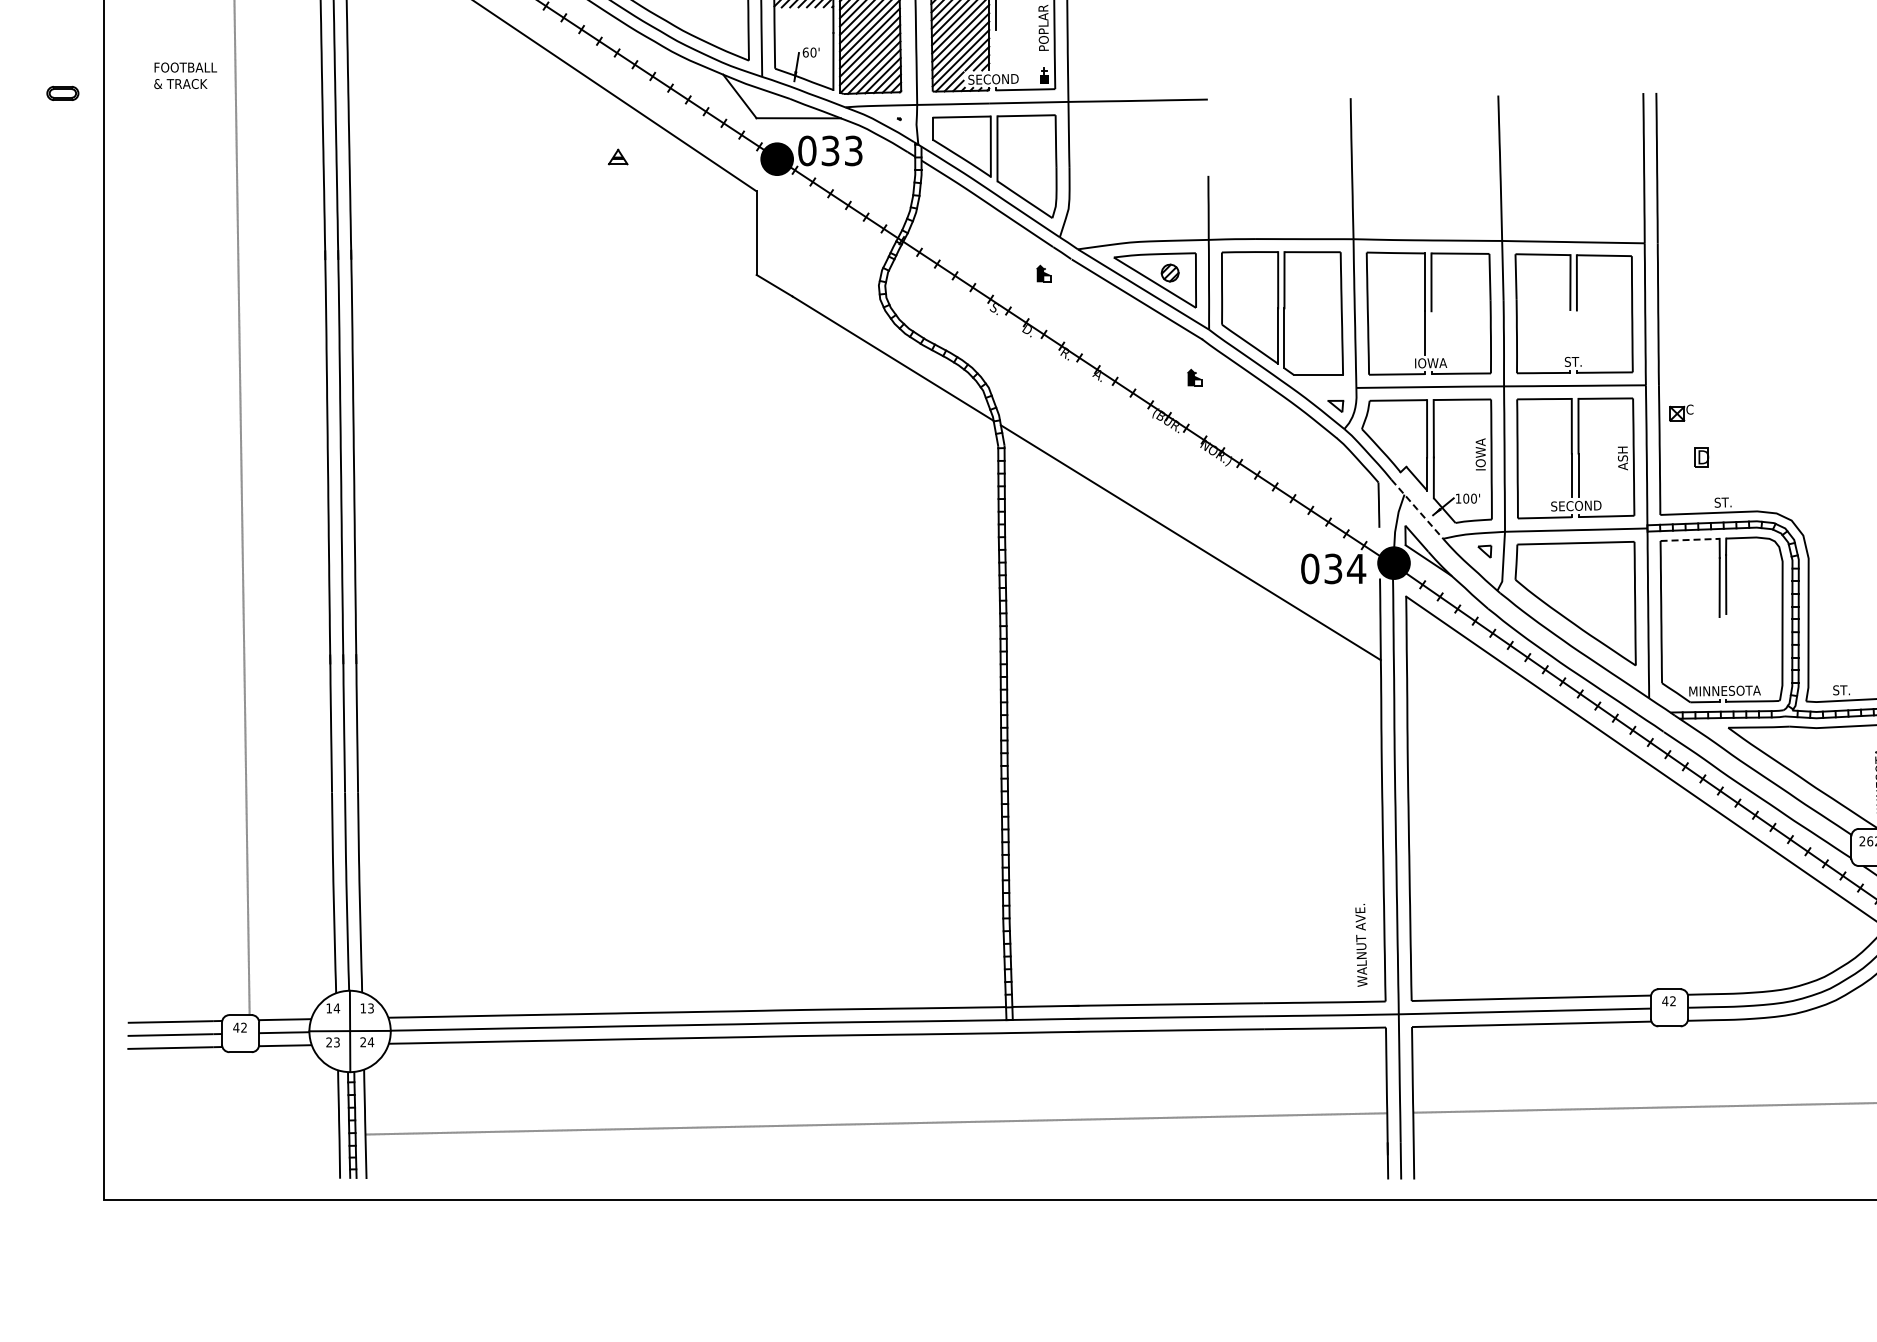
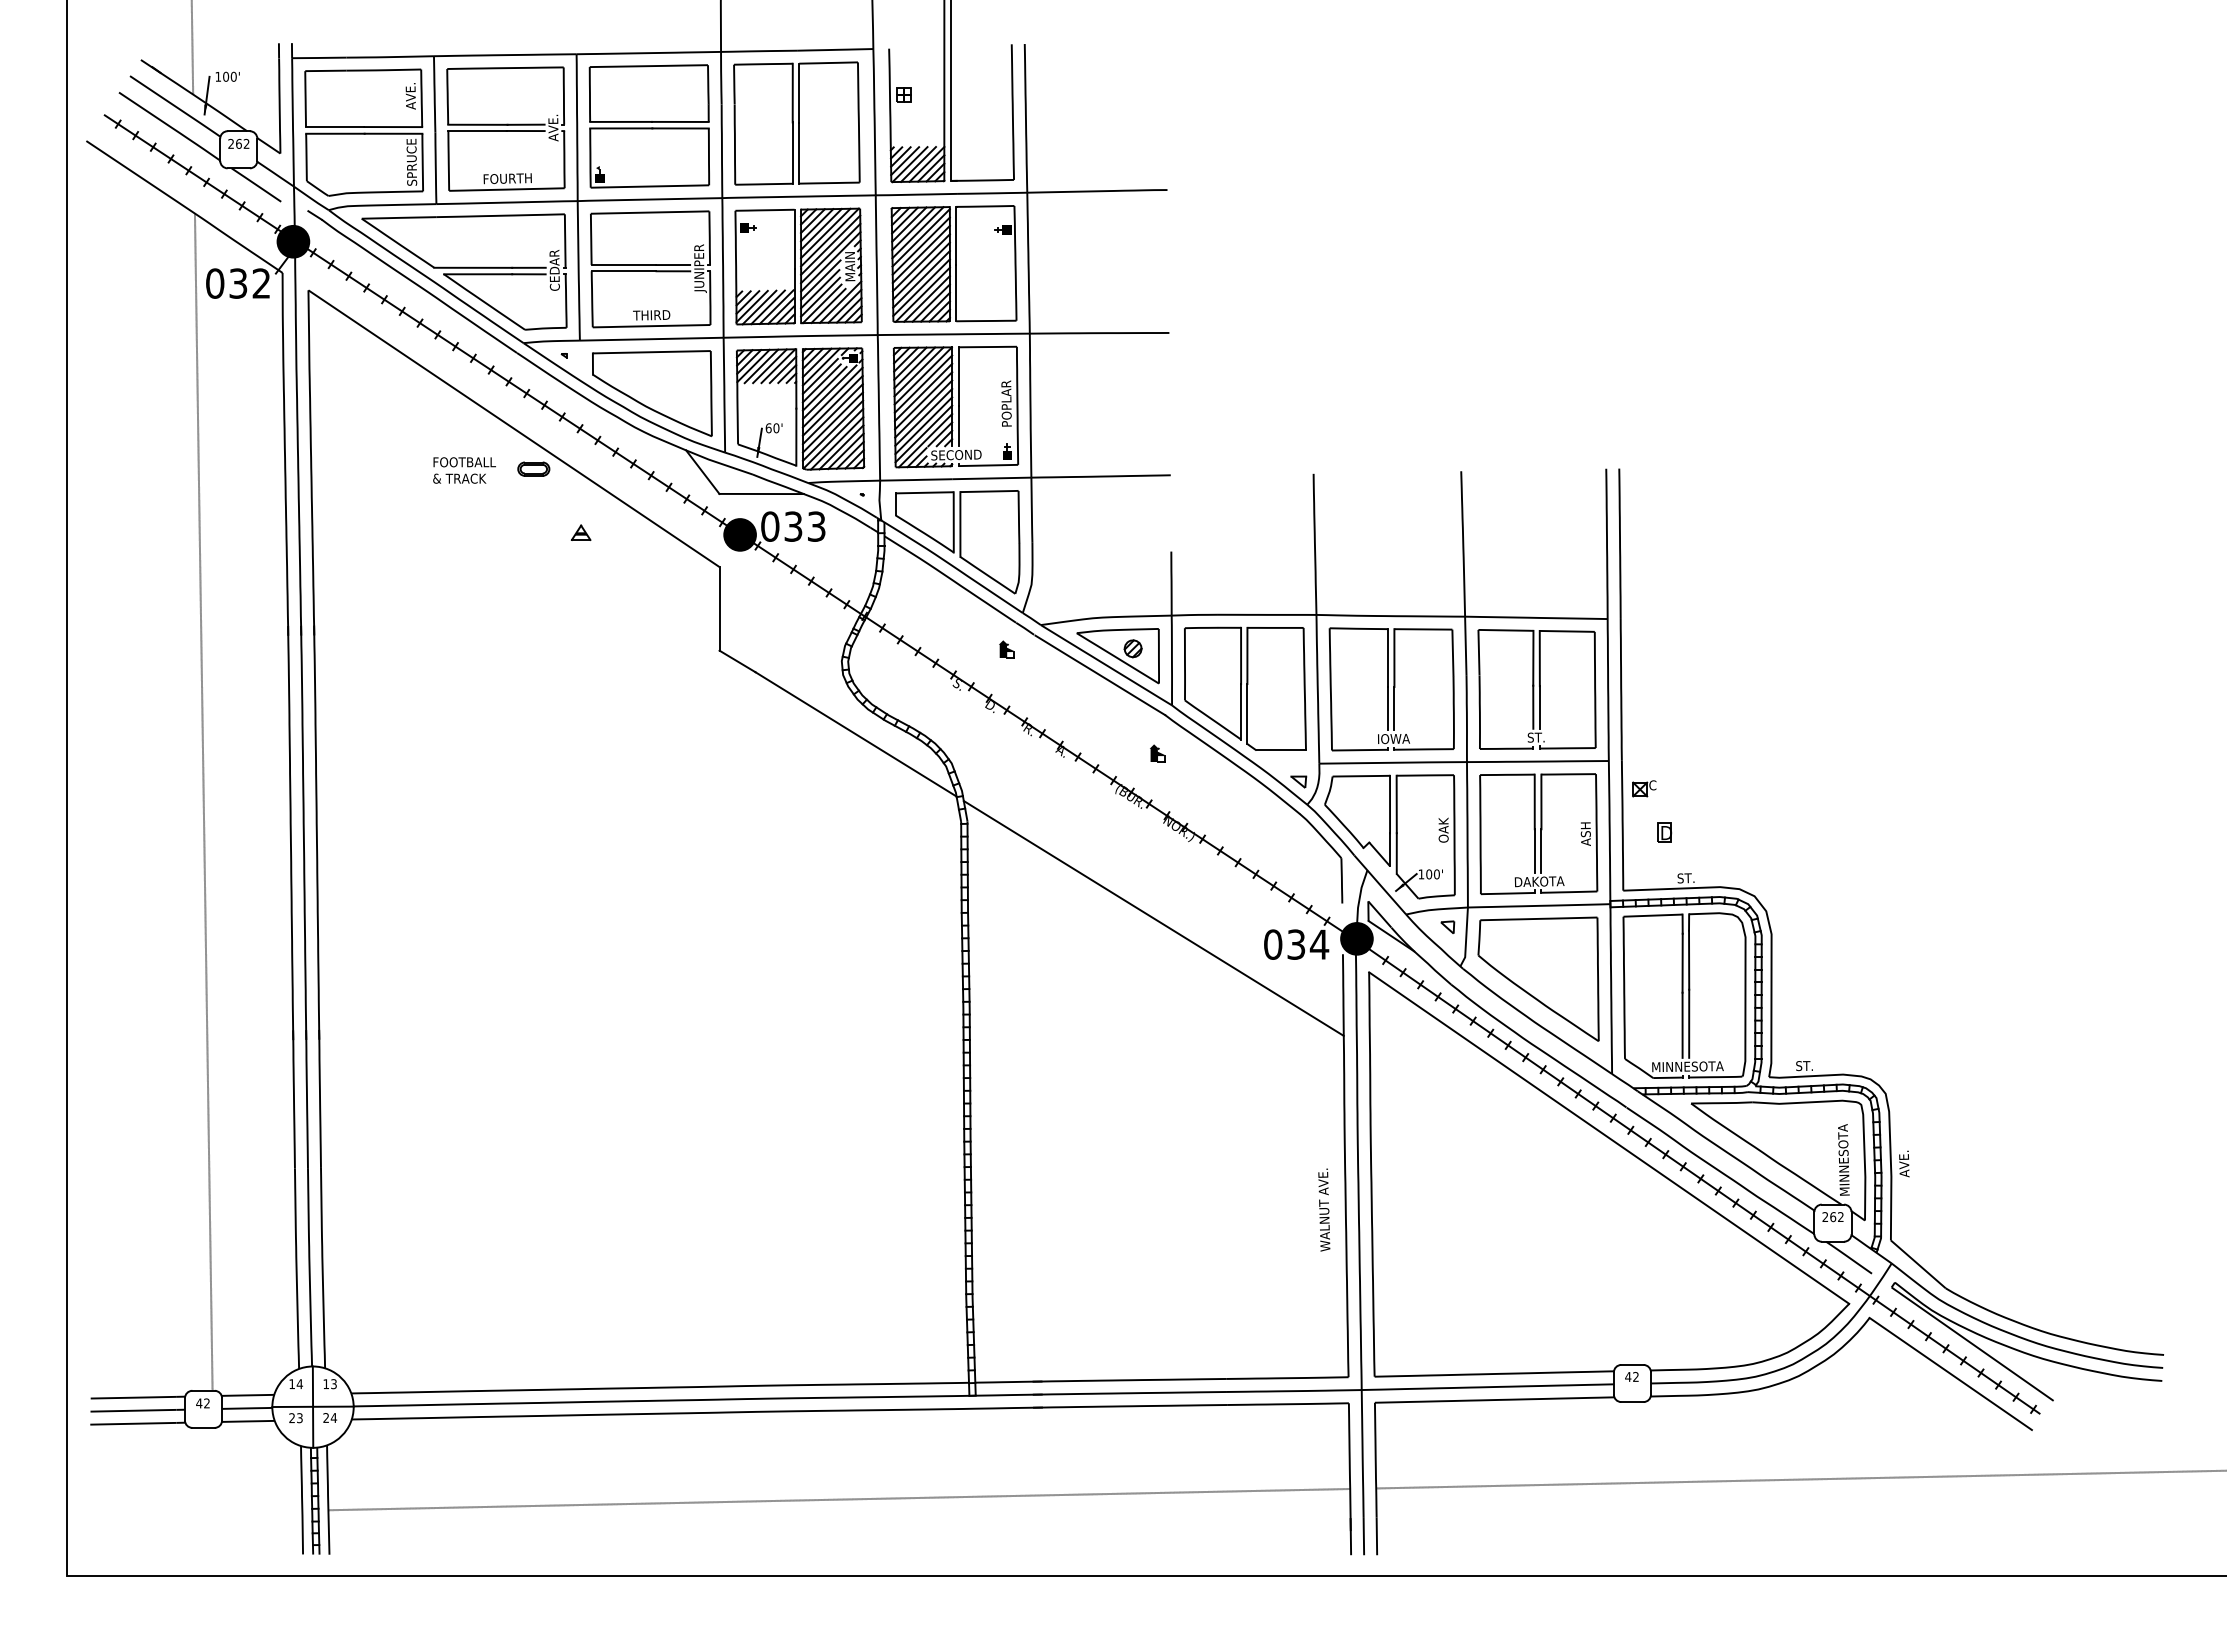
line: (995, 50) -> (958, 426), added
text: (185, 75) -> (464, 470), moved
part: (62, 92) -> (533, 468), moved
line: (1570, 330) -> (1533, 706), added
line: (1576, 331) -> (1539, 707), added
line: (1431, 332) -> (1394, 708), added
text: (1480, 454) -> (1443, 830), IOWA -> OAK
text: (1576, 505) -> (1539, 881), SECOND -> DAKOTA
line: (1417, 509) -> (1380, 885), dashed -> solid
line: (1690, 539) -> (1653, 915), dashed -> solid
line: (1726, 647) -> (1689, 1023), added
line: (1719, 648) -> (1682, 1024), added
text: (1361, 944) -> (1324, 1209), moved

